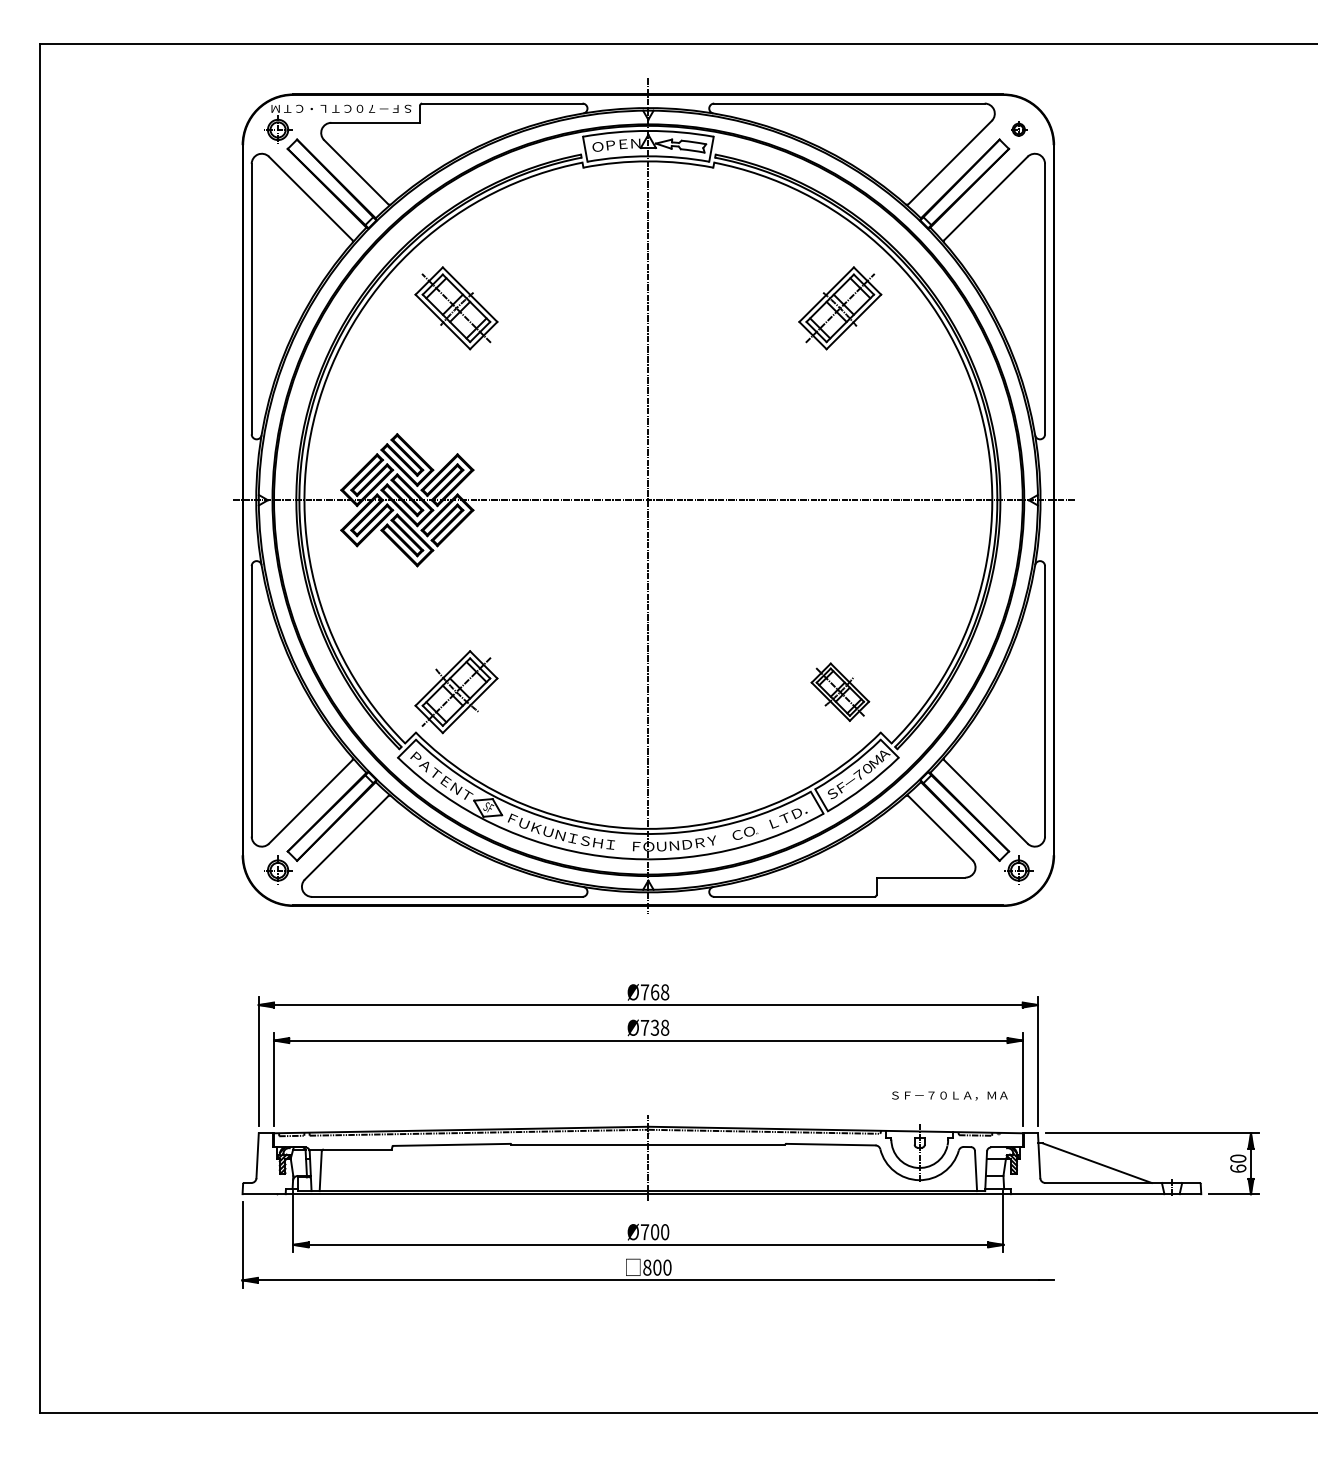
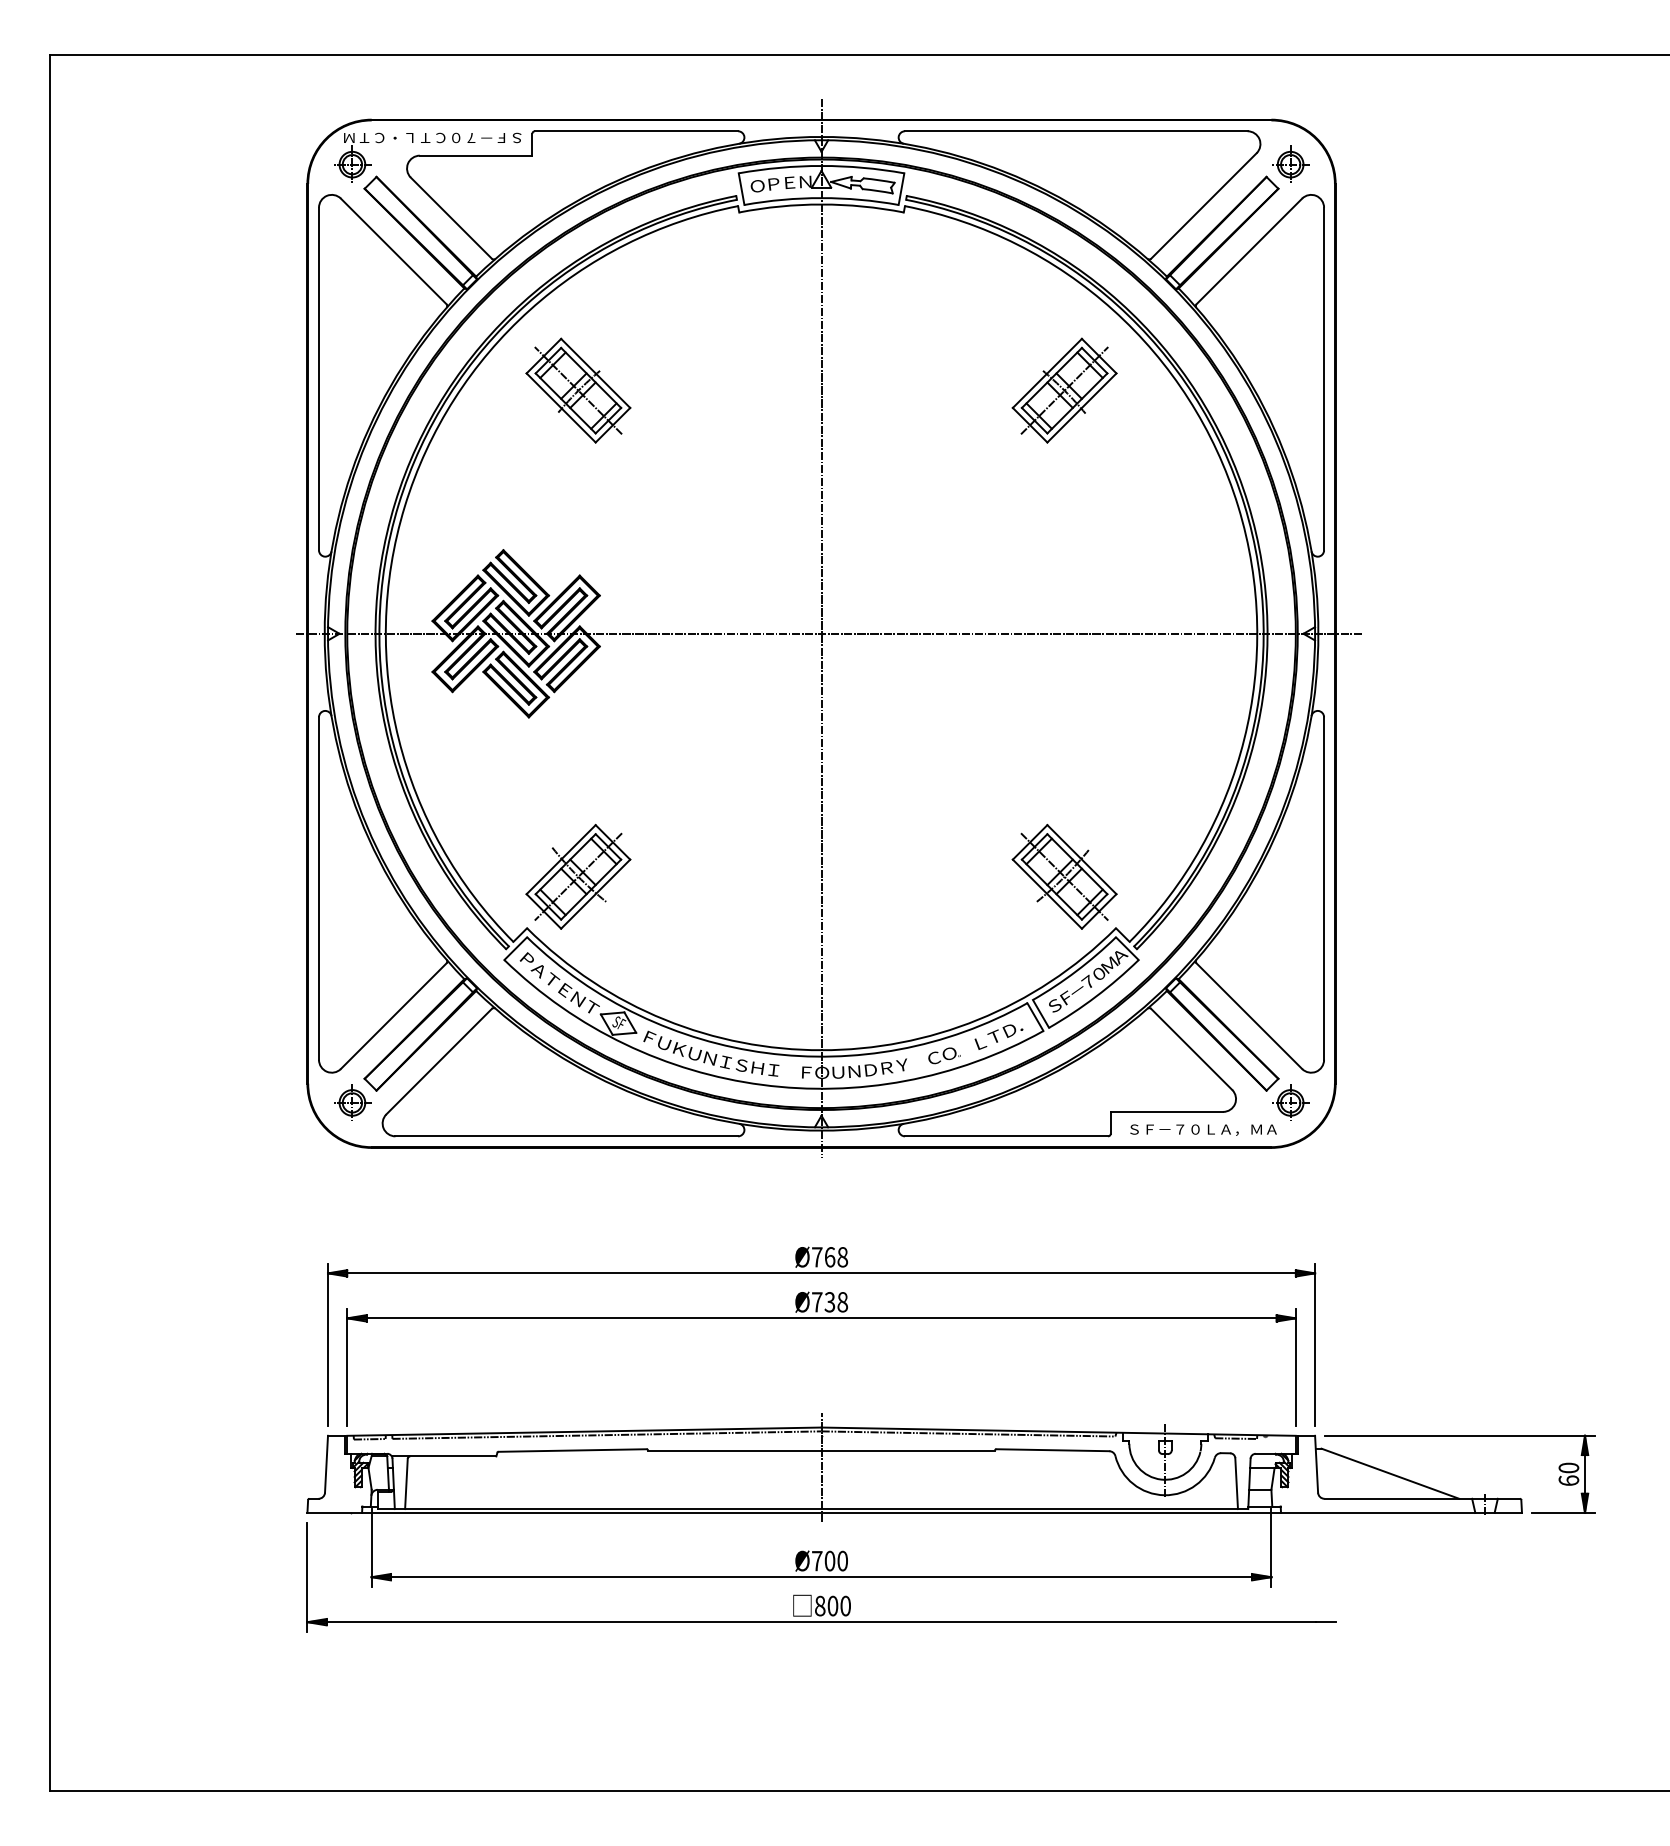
part: (1018, 129) -> (1290, 164), size x1.67
part: (840, 692) -> (1064, 877), size x1.43
text: (949, 1095) -> (1203, 1129), moved

